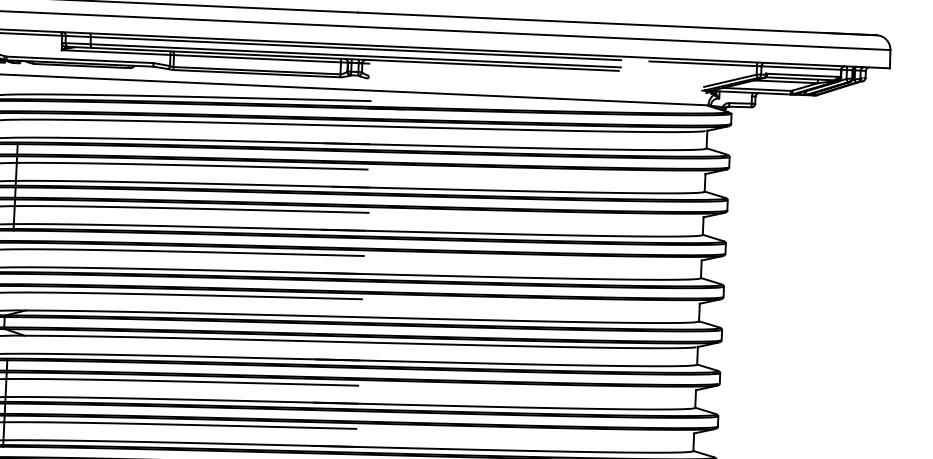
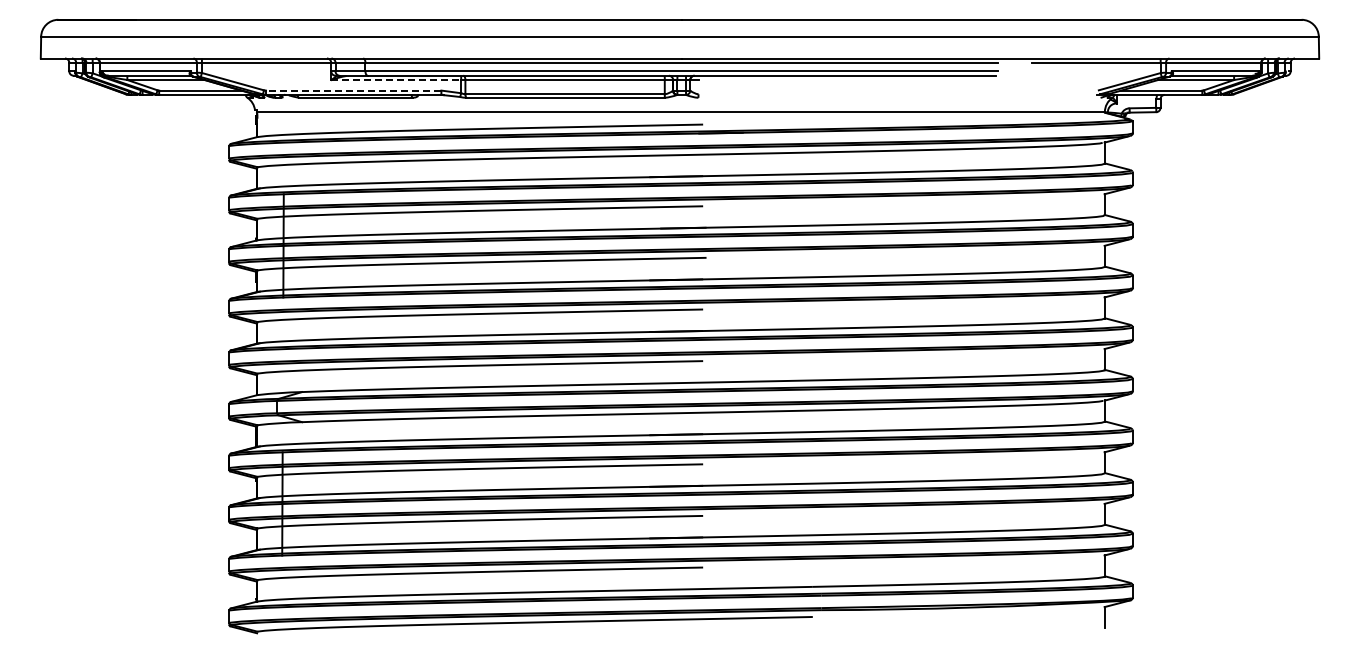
line: (116, 52) -> (396, 80), solid -> dashed
line: (79, 59) -> (353, 90), solid -> dashed

